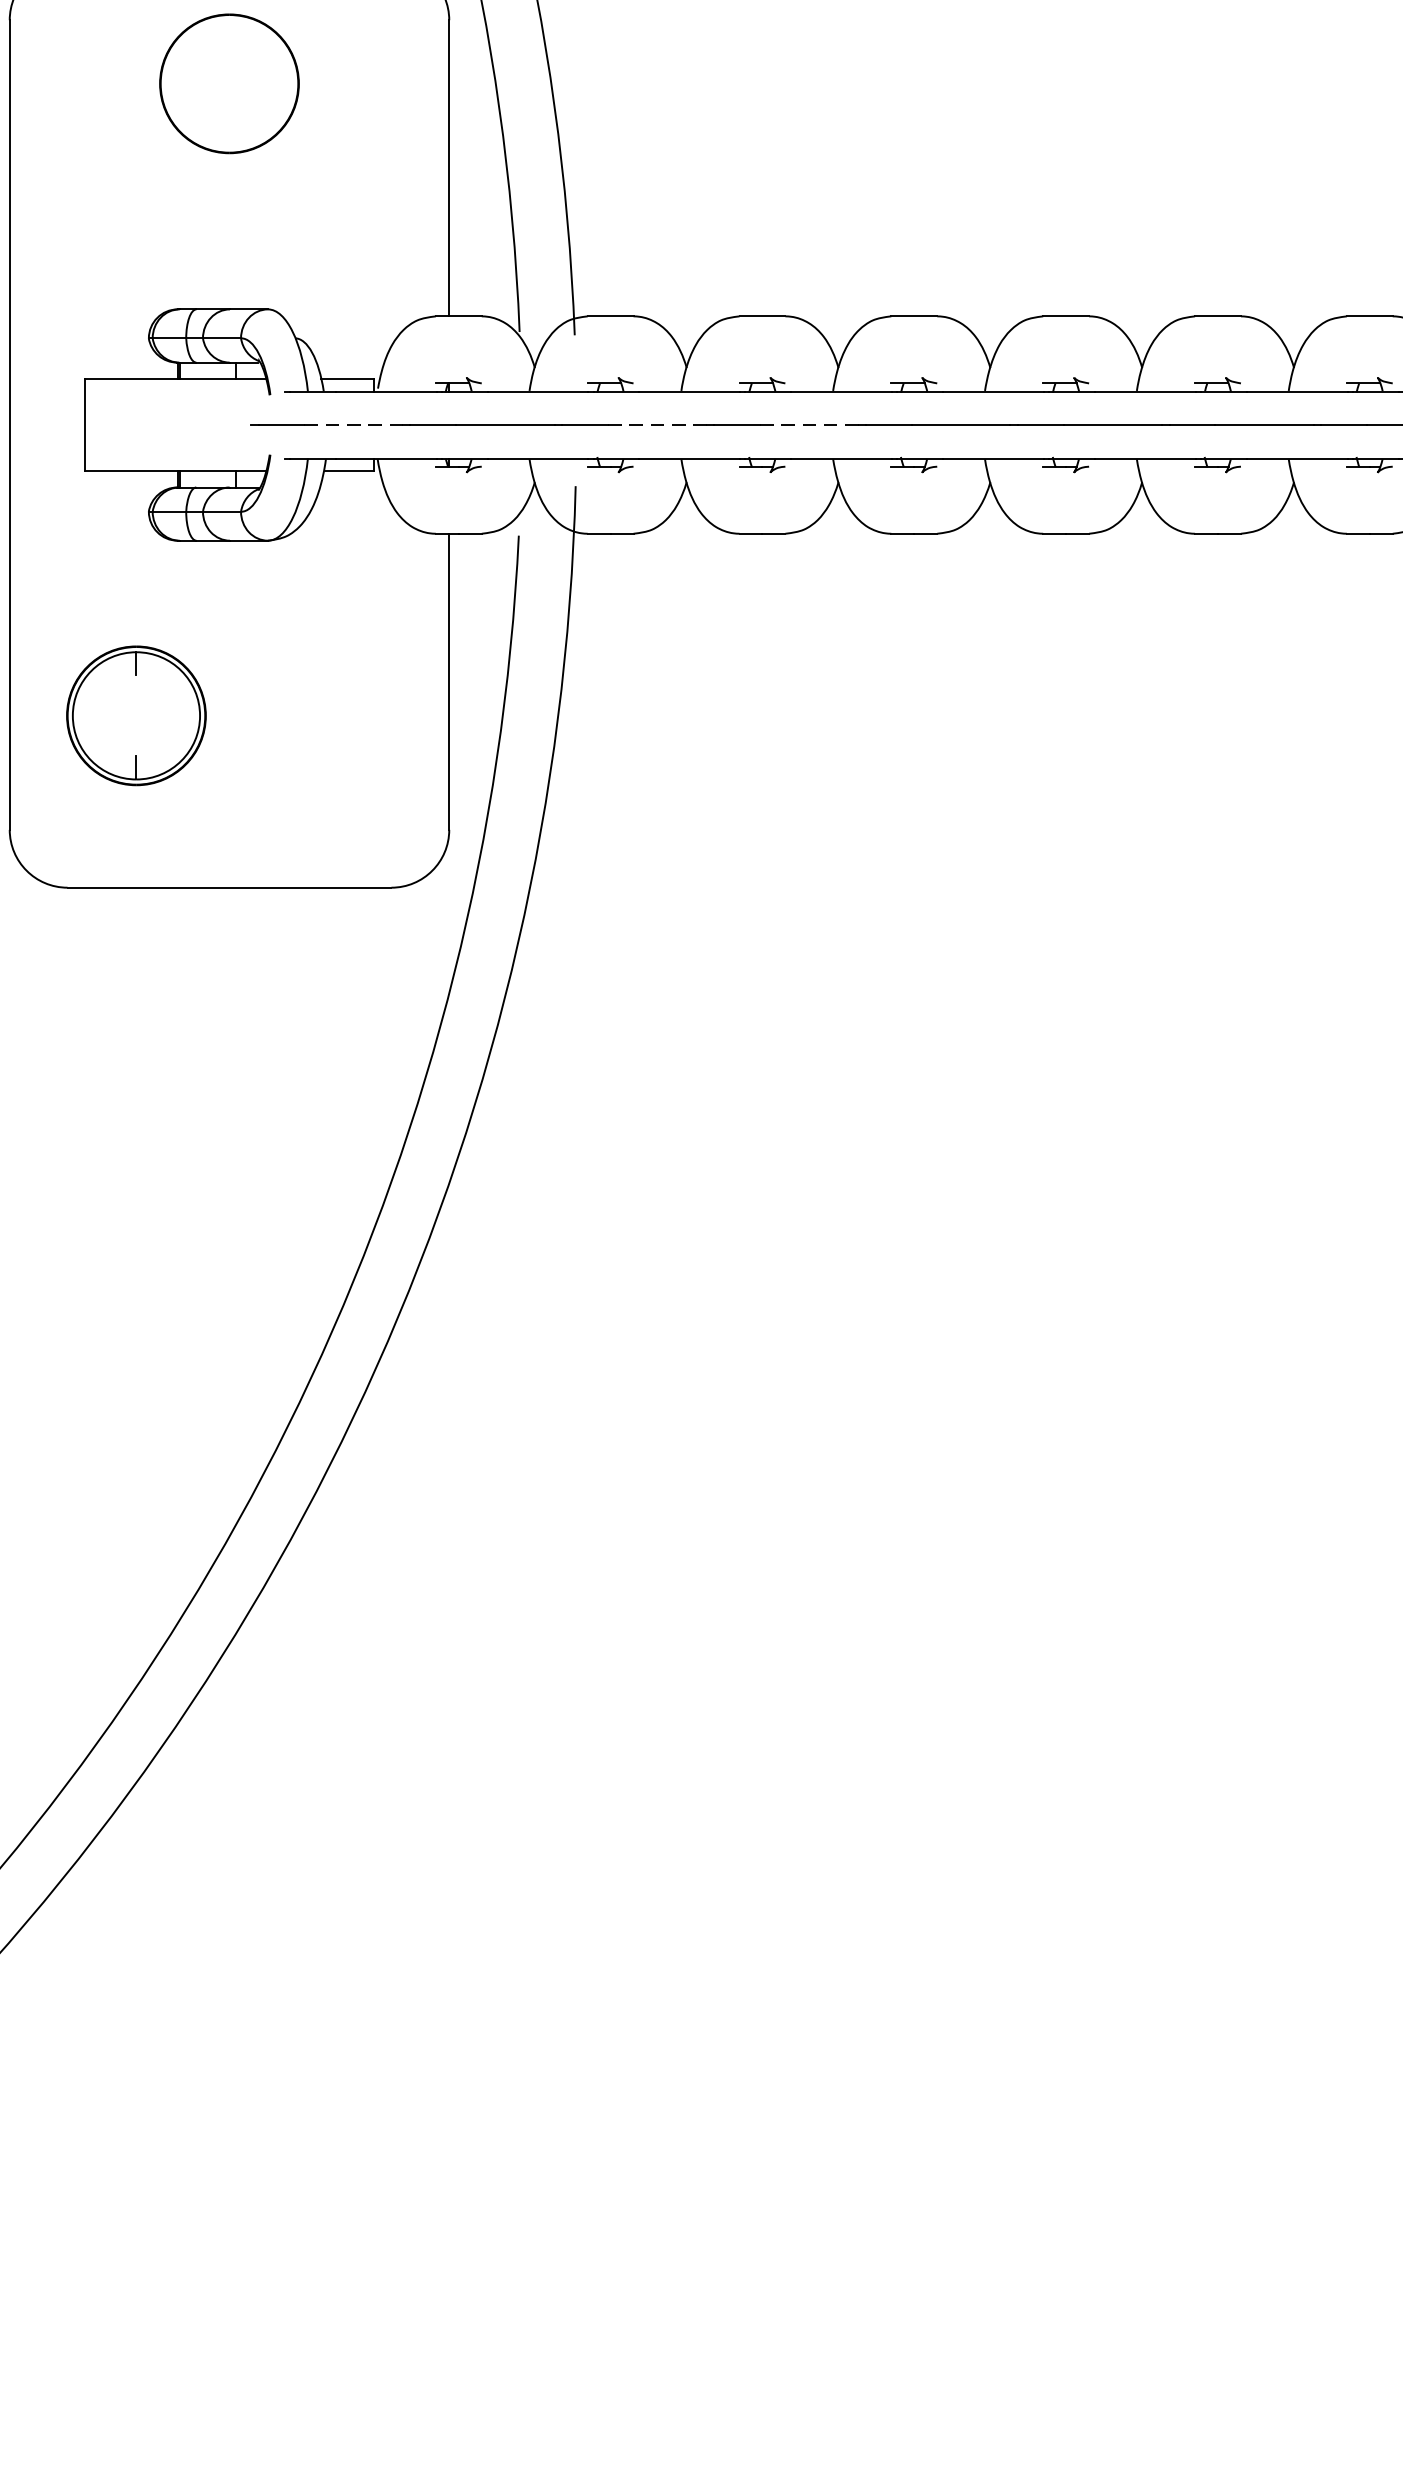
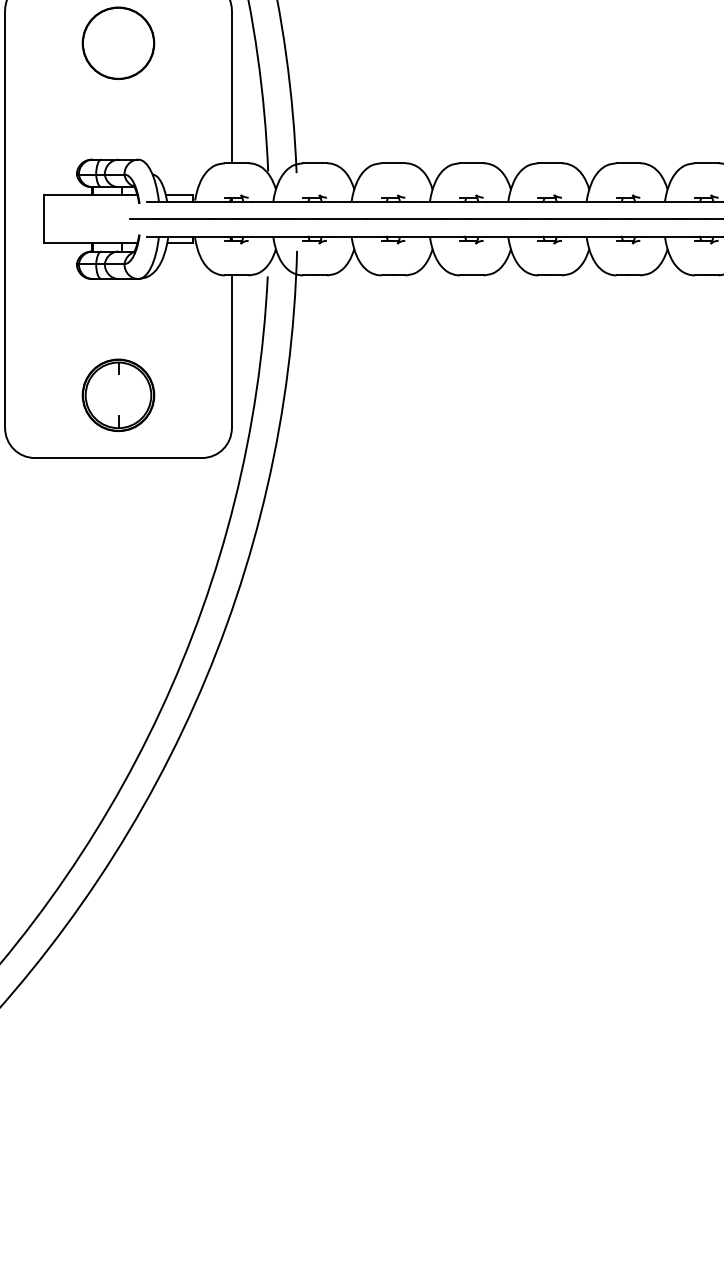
line: (355, 425) -> (183, 219), dashed -> solid
line: (657, 425) -> (339, 219), dashed -> solid
line: (811, 425) -> (418, 219), dashed -> solid
part: (136, 714) -> (118, 394), moved

